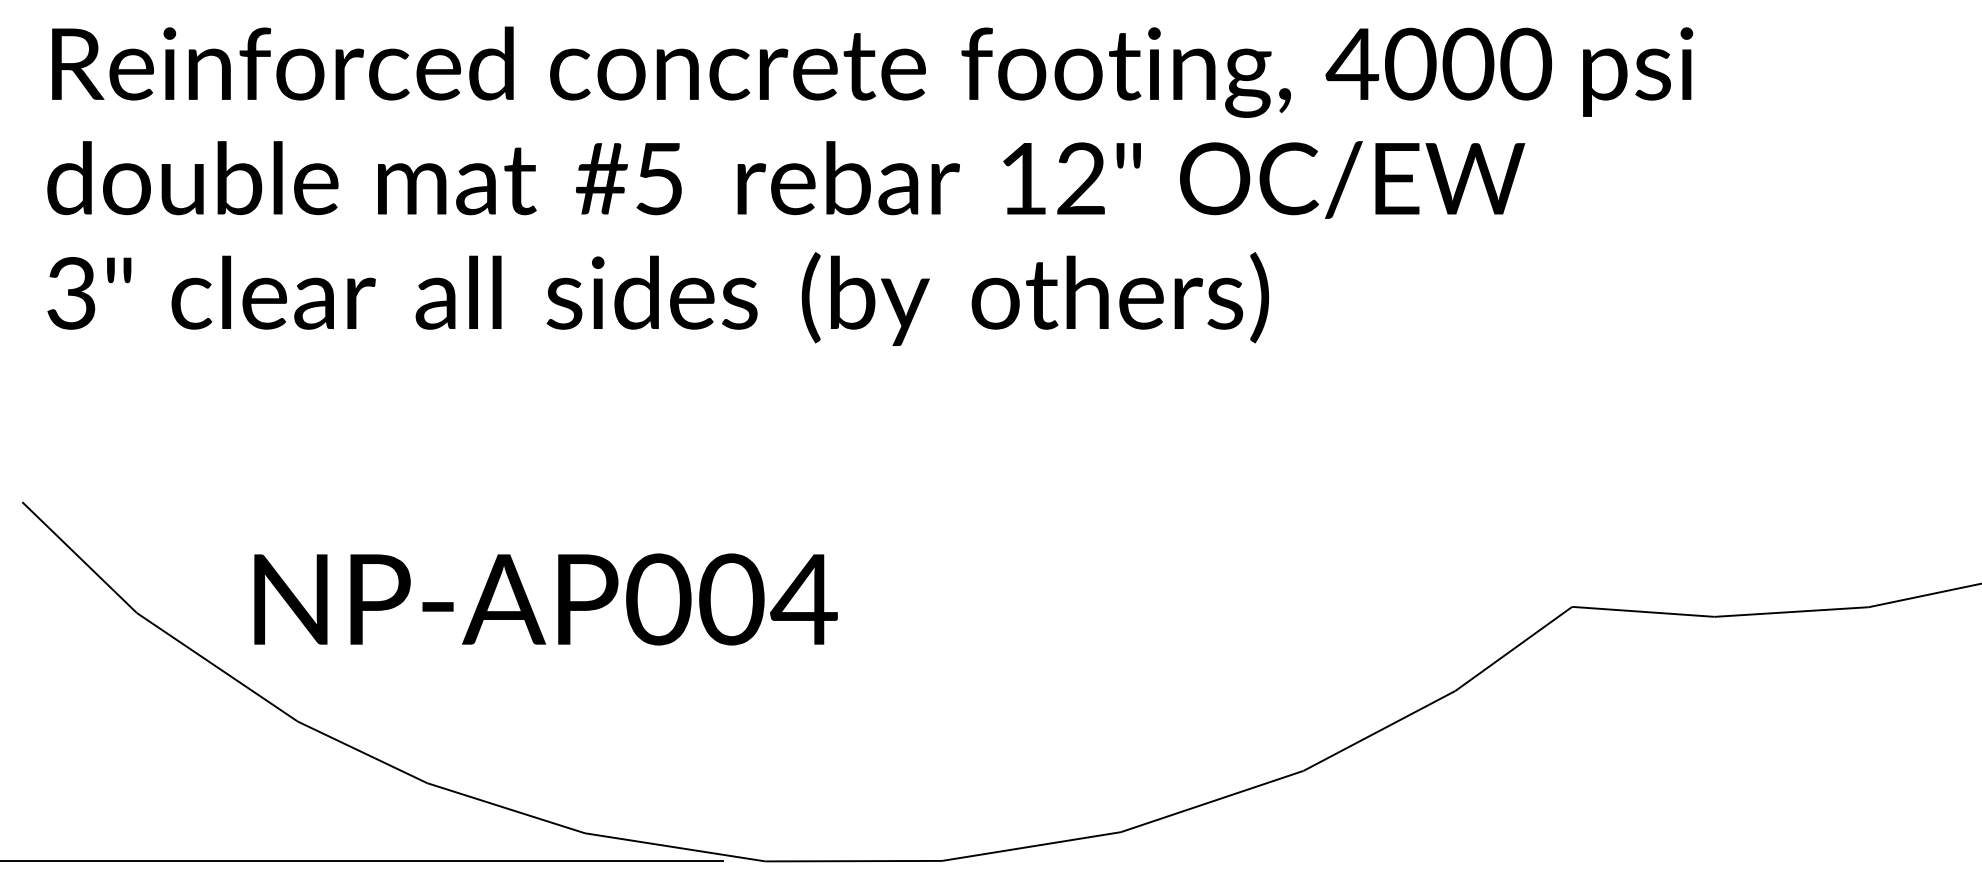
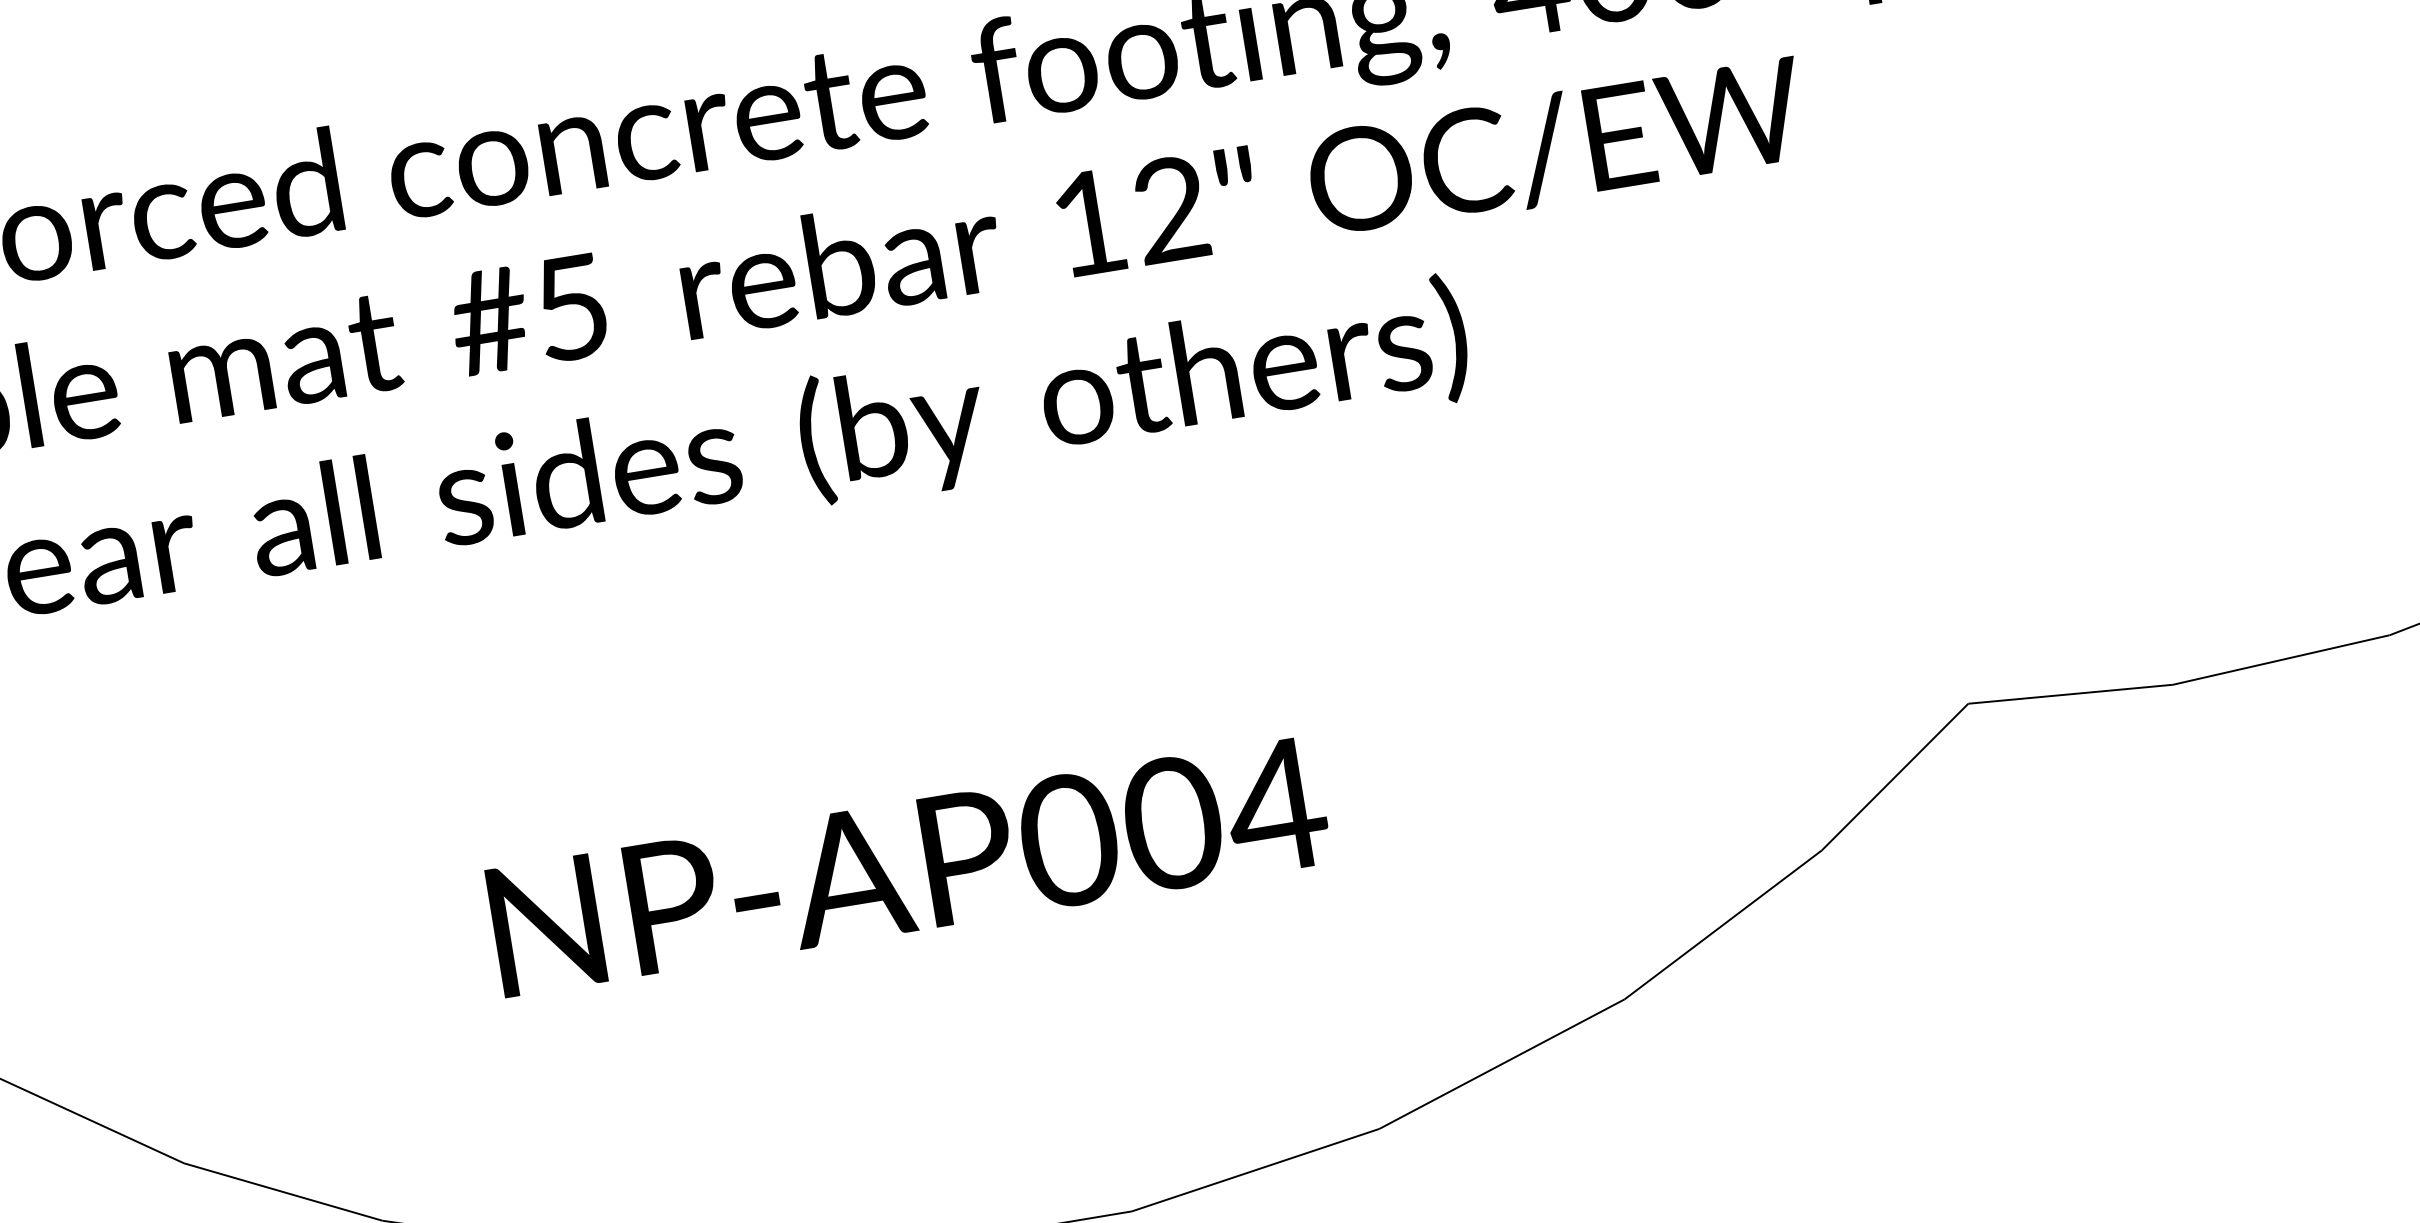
text: (545, 599) -> (908, 866), moved

